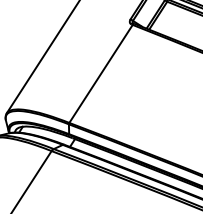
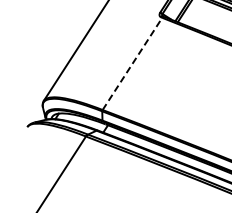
line: (101, 73) -> (132, 63), solid -> dashed

